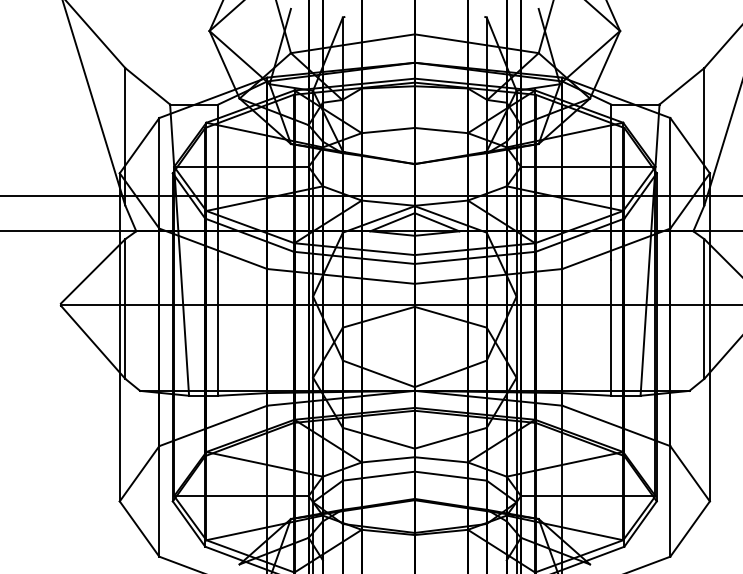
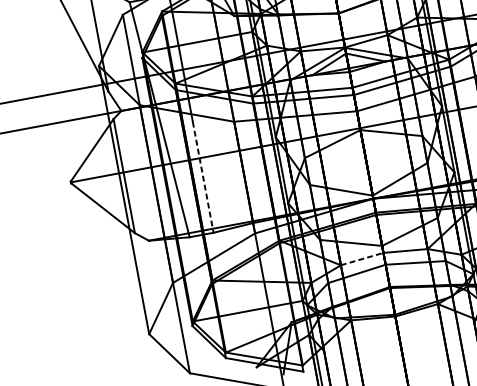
line: (218, 327) -> (203, 176), solid -> dashed
line: (388, 459) -> (362, 258), solid -> dashed

